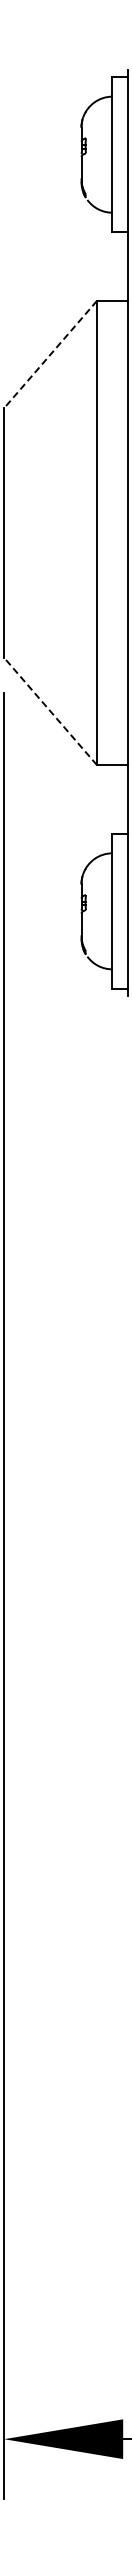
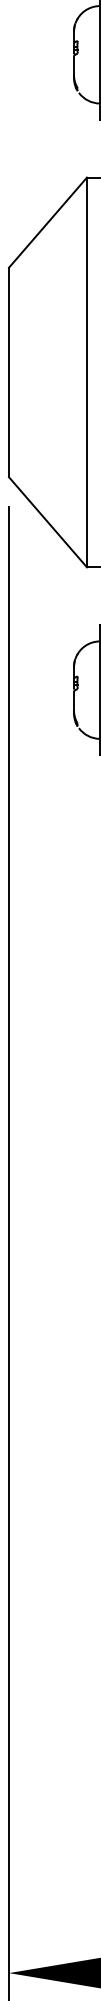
line: (50, 354) -> (47, 222), dashed -> solid
line: (50, 711) -> (47, 522), dashed -> solid

